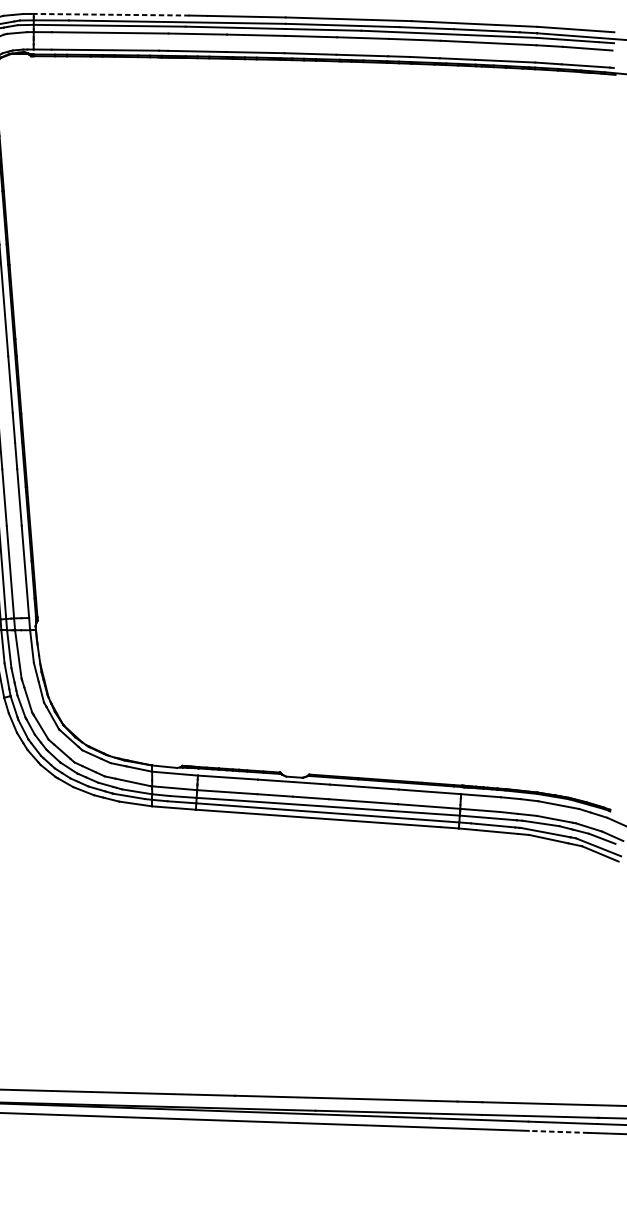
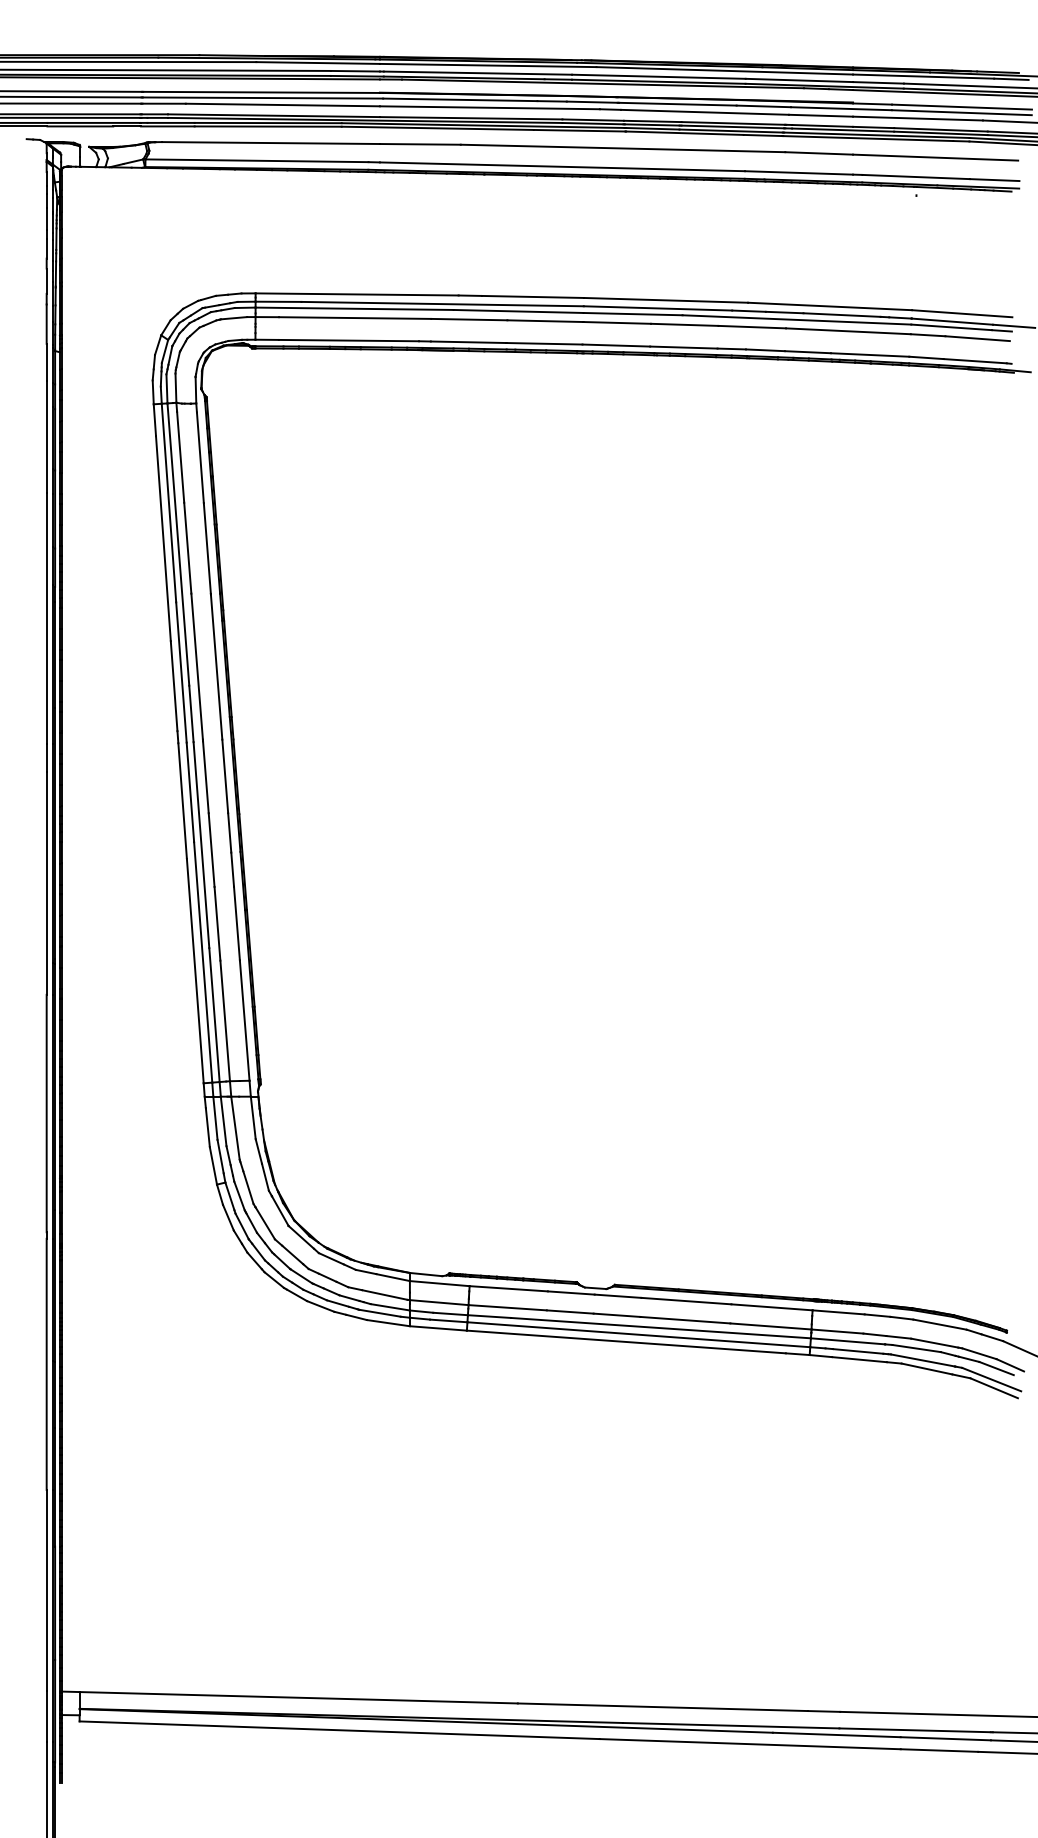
line: (111, 14) -> (357, 294), dashed -> solid
line: (558, 1131) -> (939, 1750), dashed -> solid

